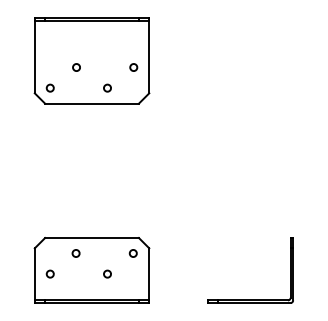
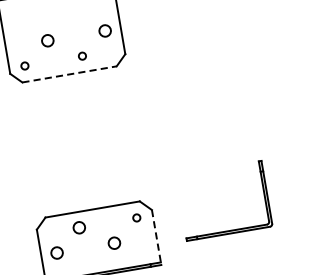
circle: (76, 67) -> (47, 40), size x1.6
circle: (133, 67) -> (105, 30), size x1.6
line: (92, 103) -> (69, 74), solid -> dashed
circle: (75, 253) -> (78, 227), size x1.6
circle: (49, 273) -> (55, 252), size x1.6
circle: (107, 273) -> (114, 242), size x1.6
line: (149, 276) -> (157, 238), solid -> dashed
part: (250, 299) -> (229, 230), moved

